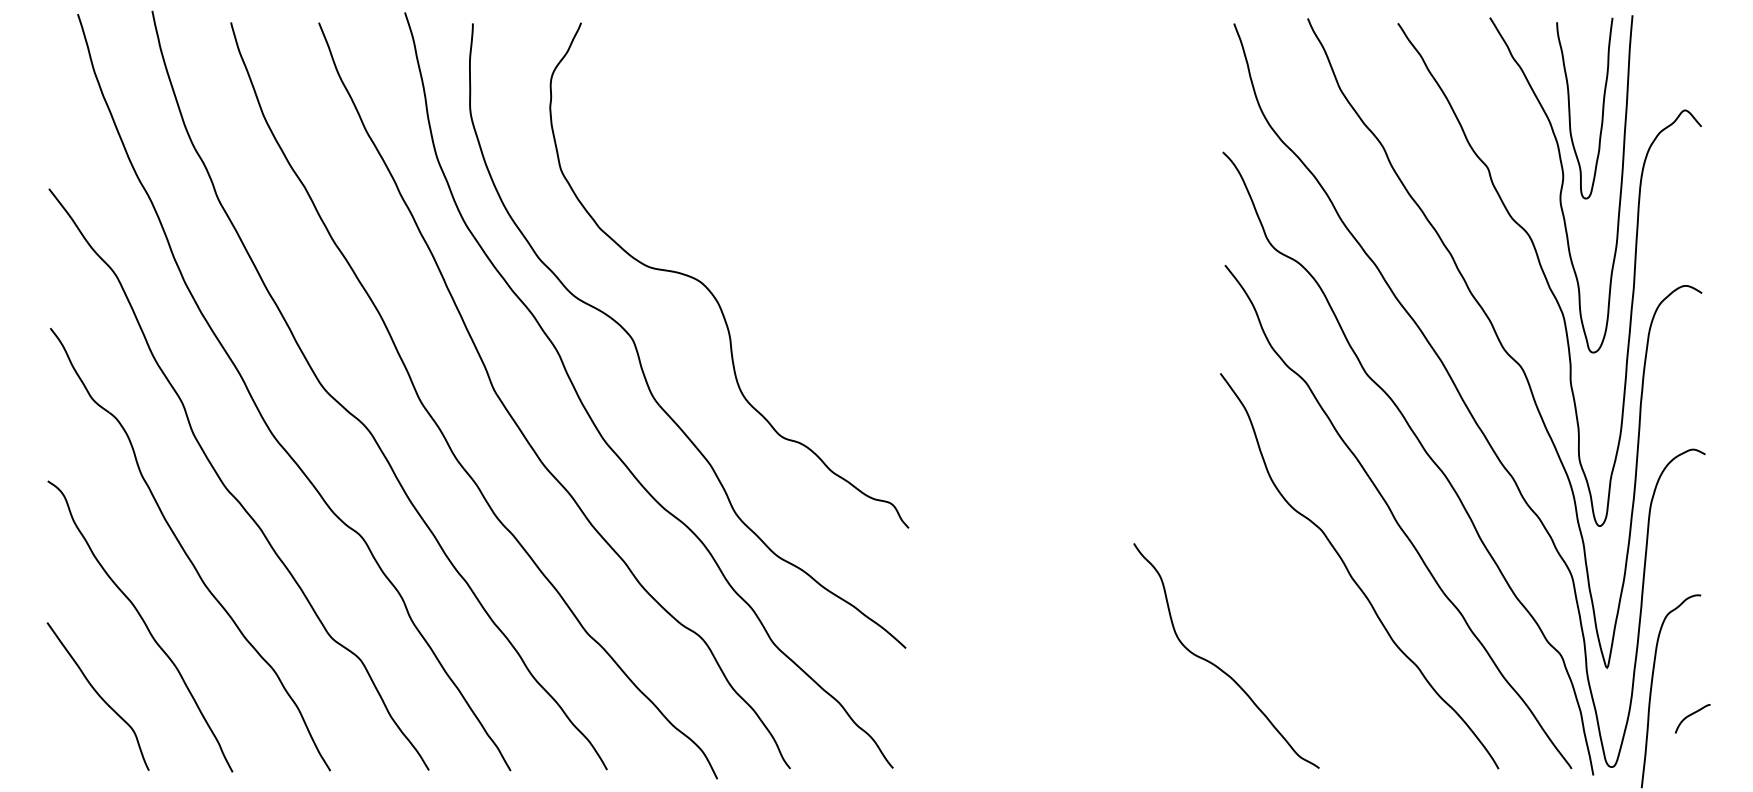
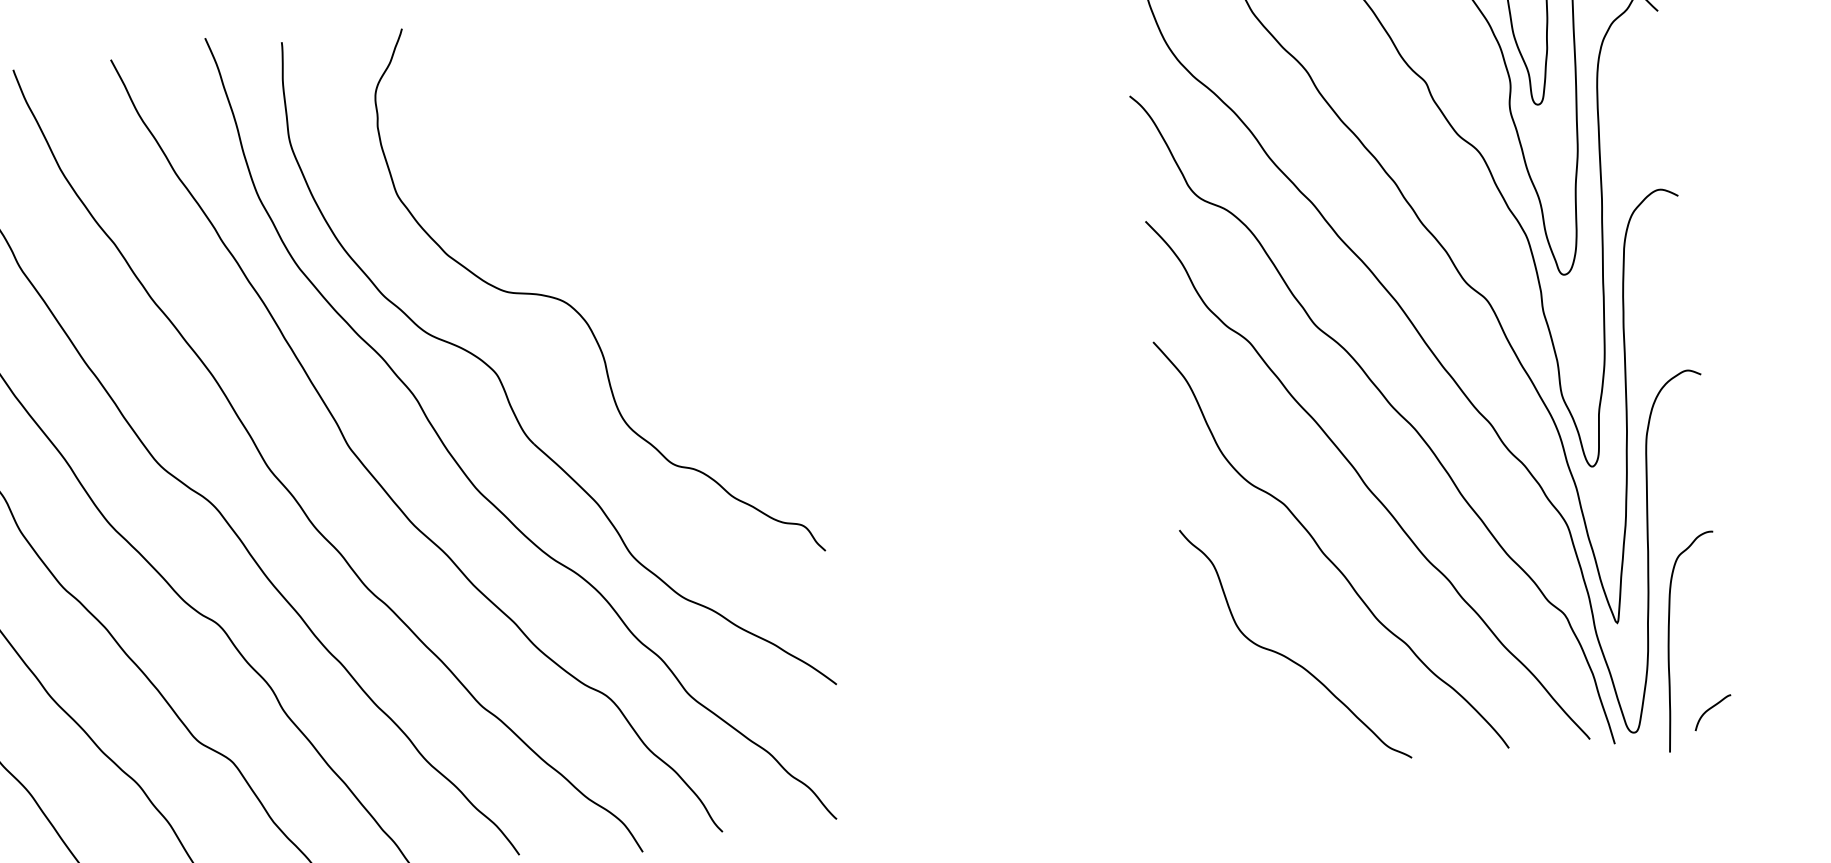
curve: (1218, 666) -> (1287, 656), moved
curve: (1691, 715) -> (1711, 709), moved

